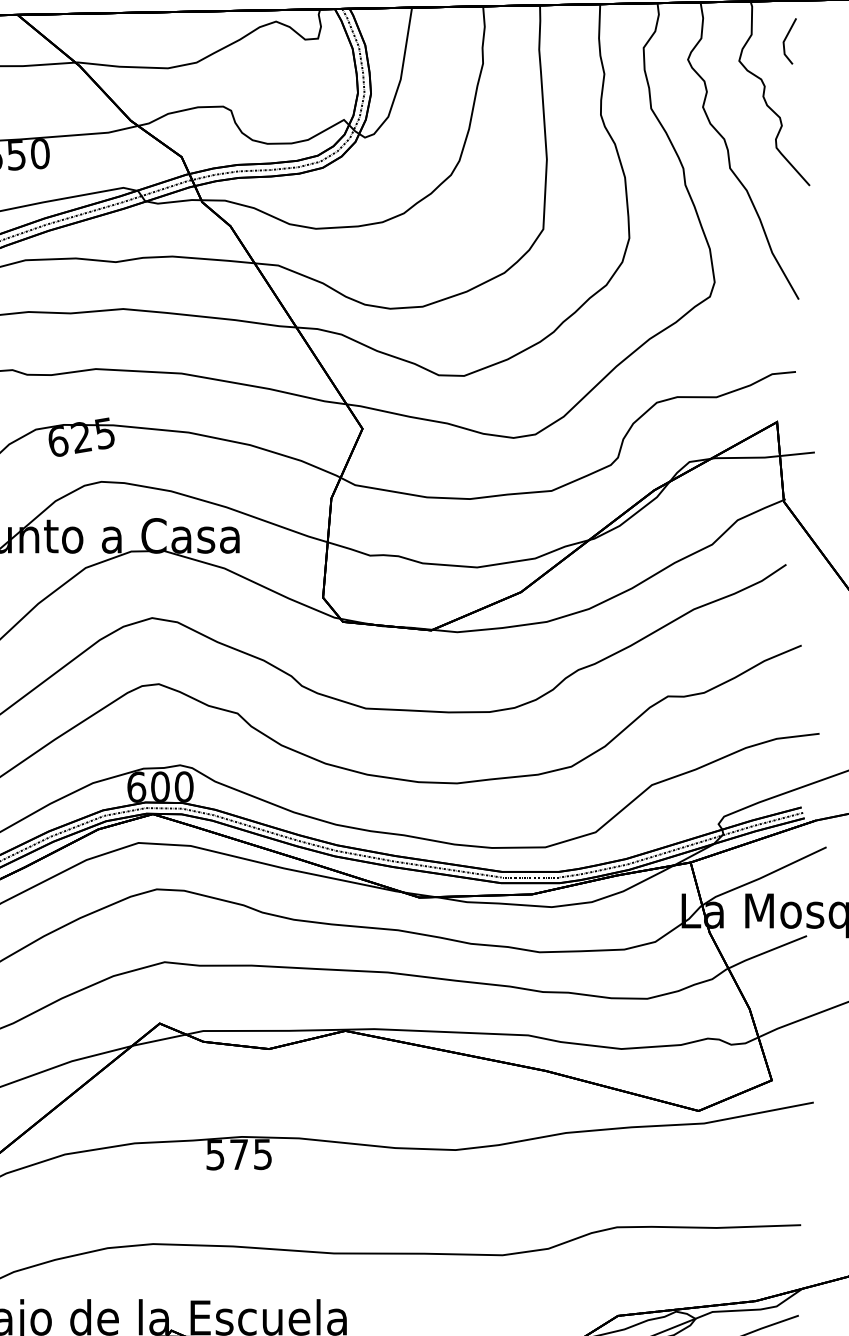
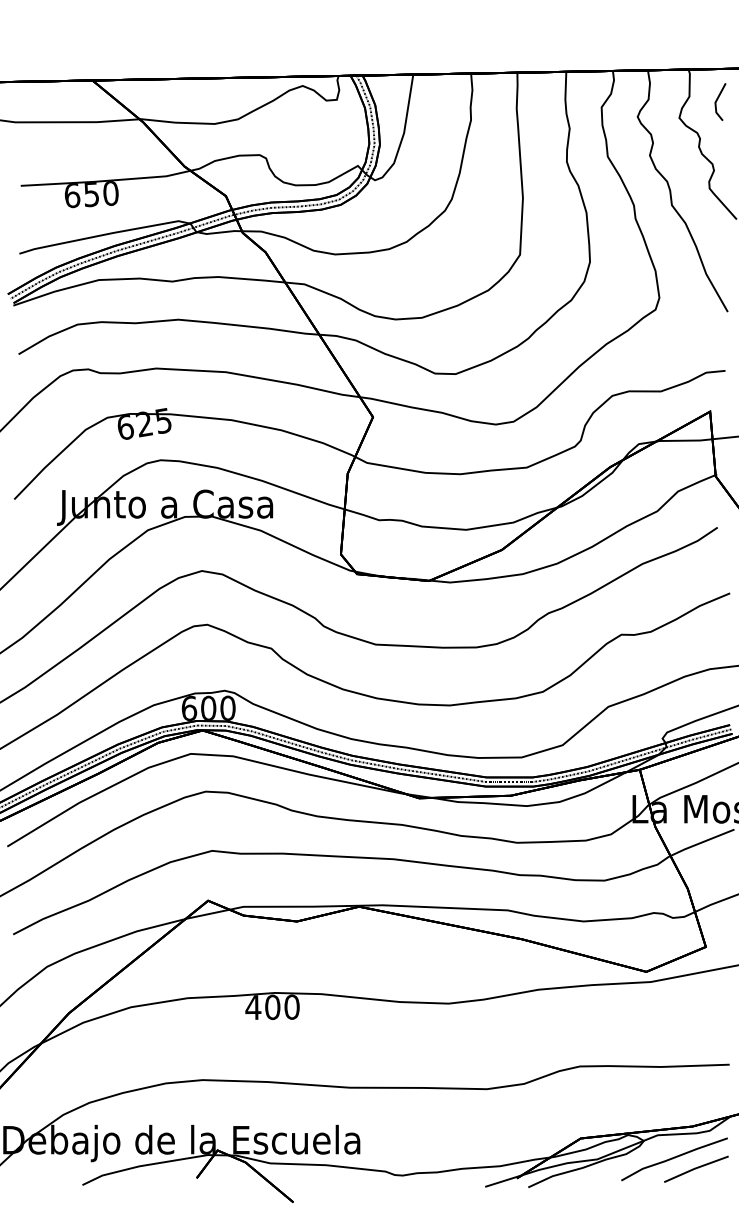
text: (238, 1154) -> (272, 1007), 575 -> 400

